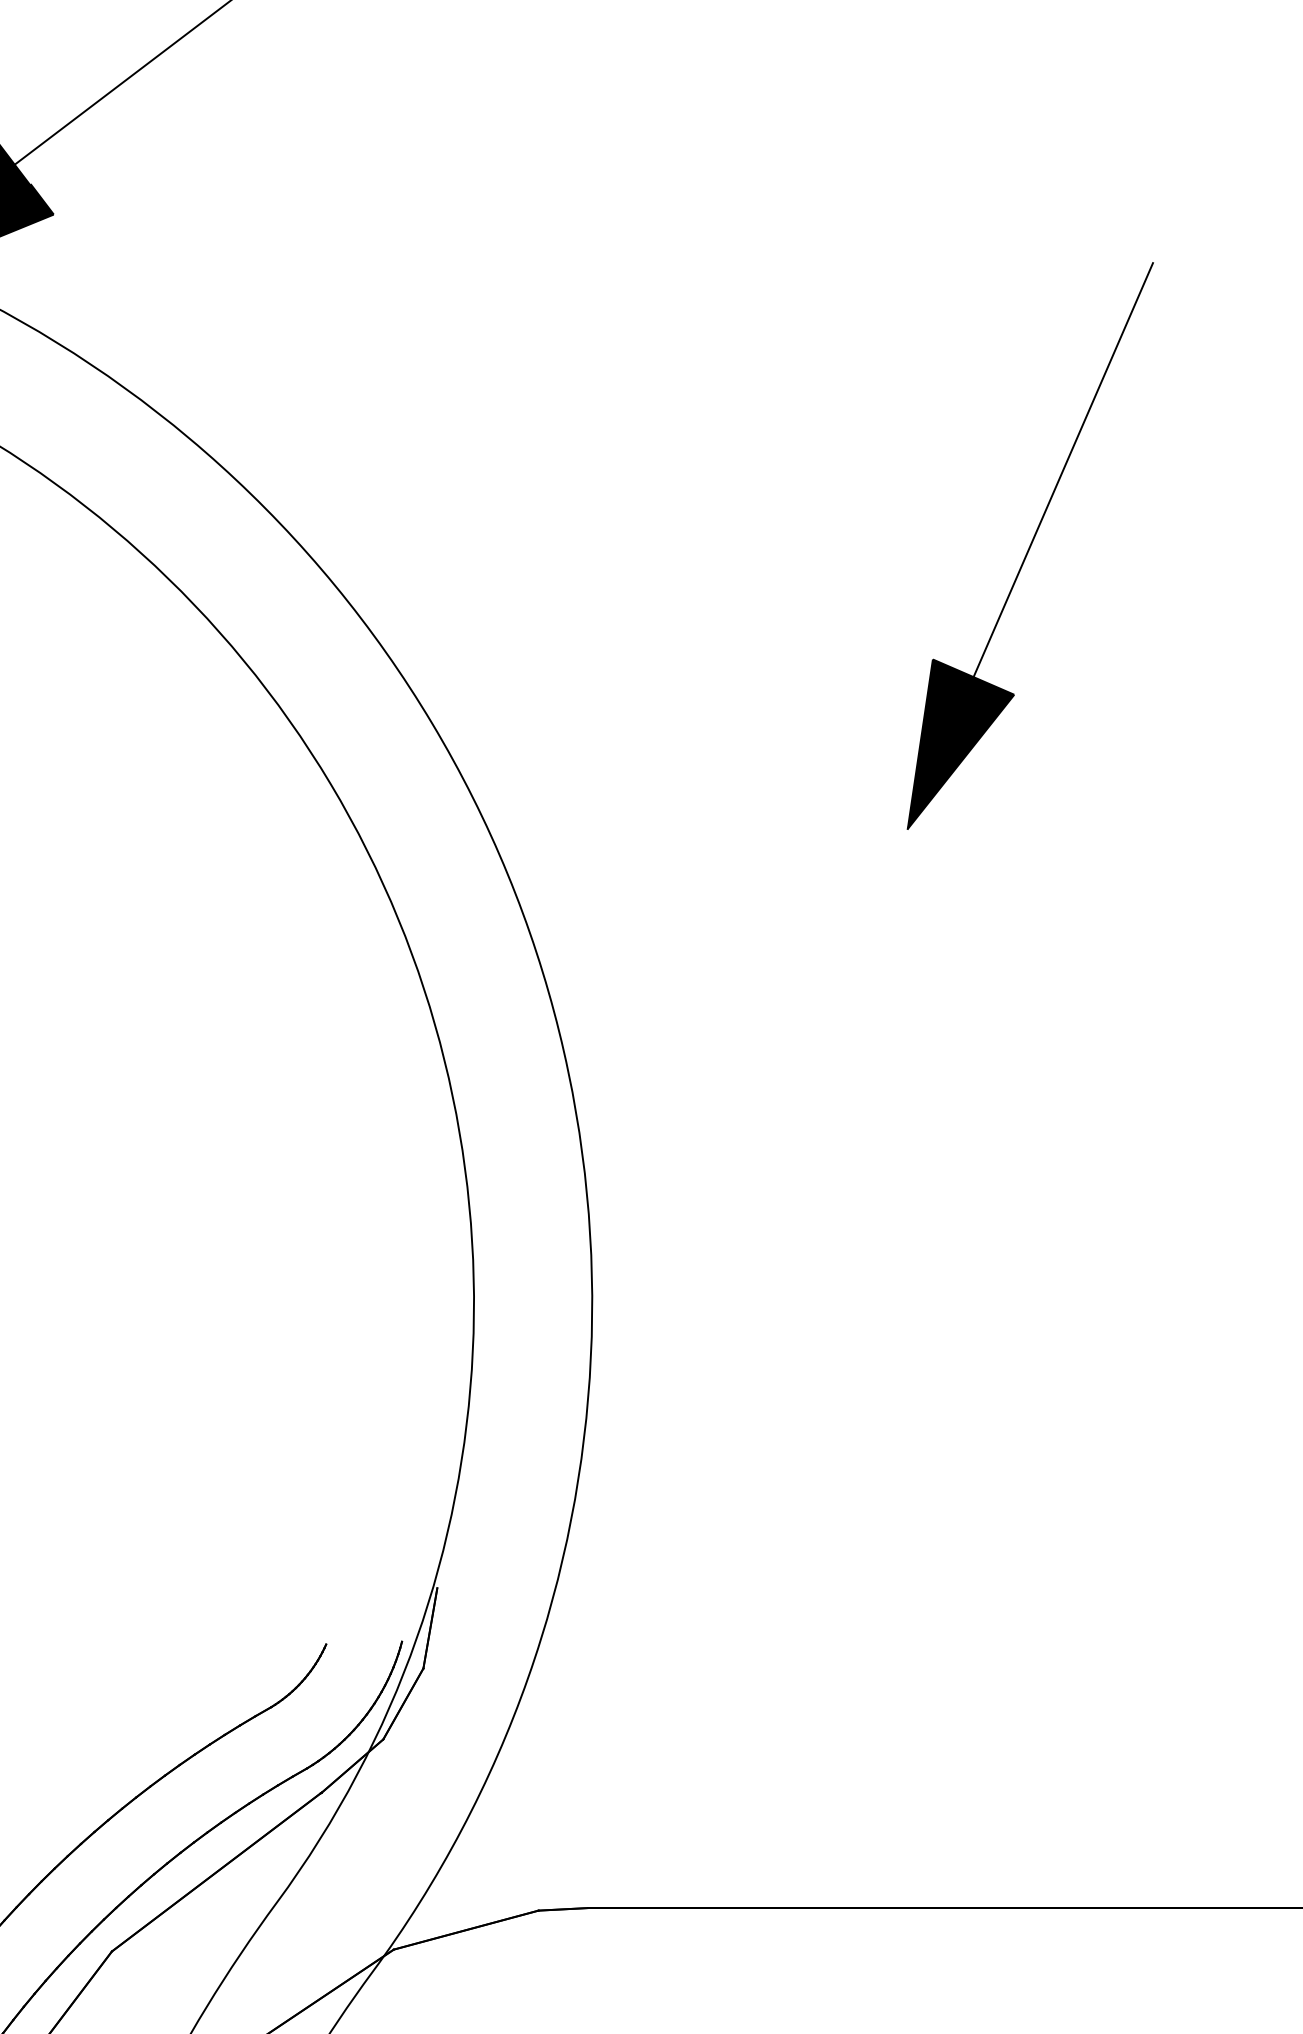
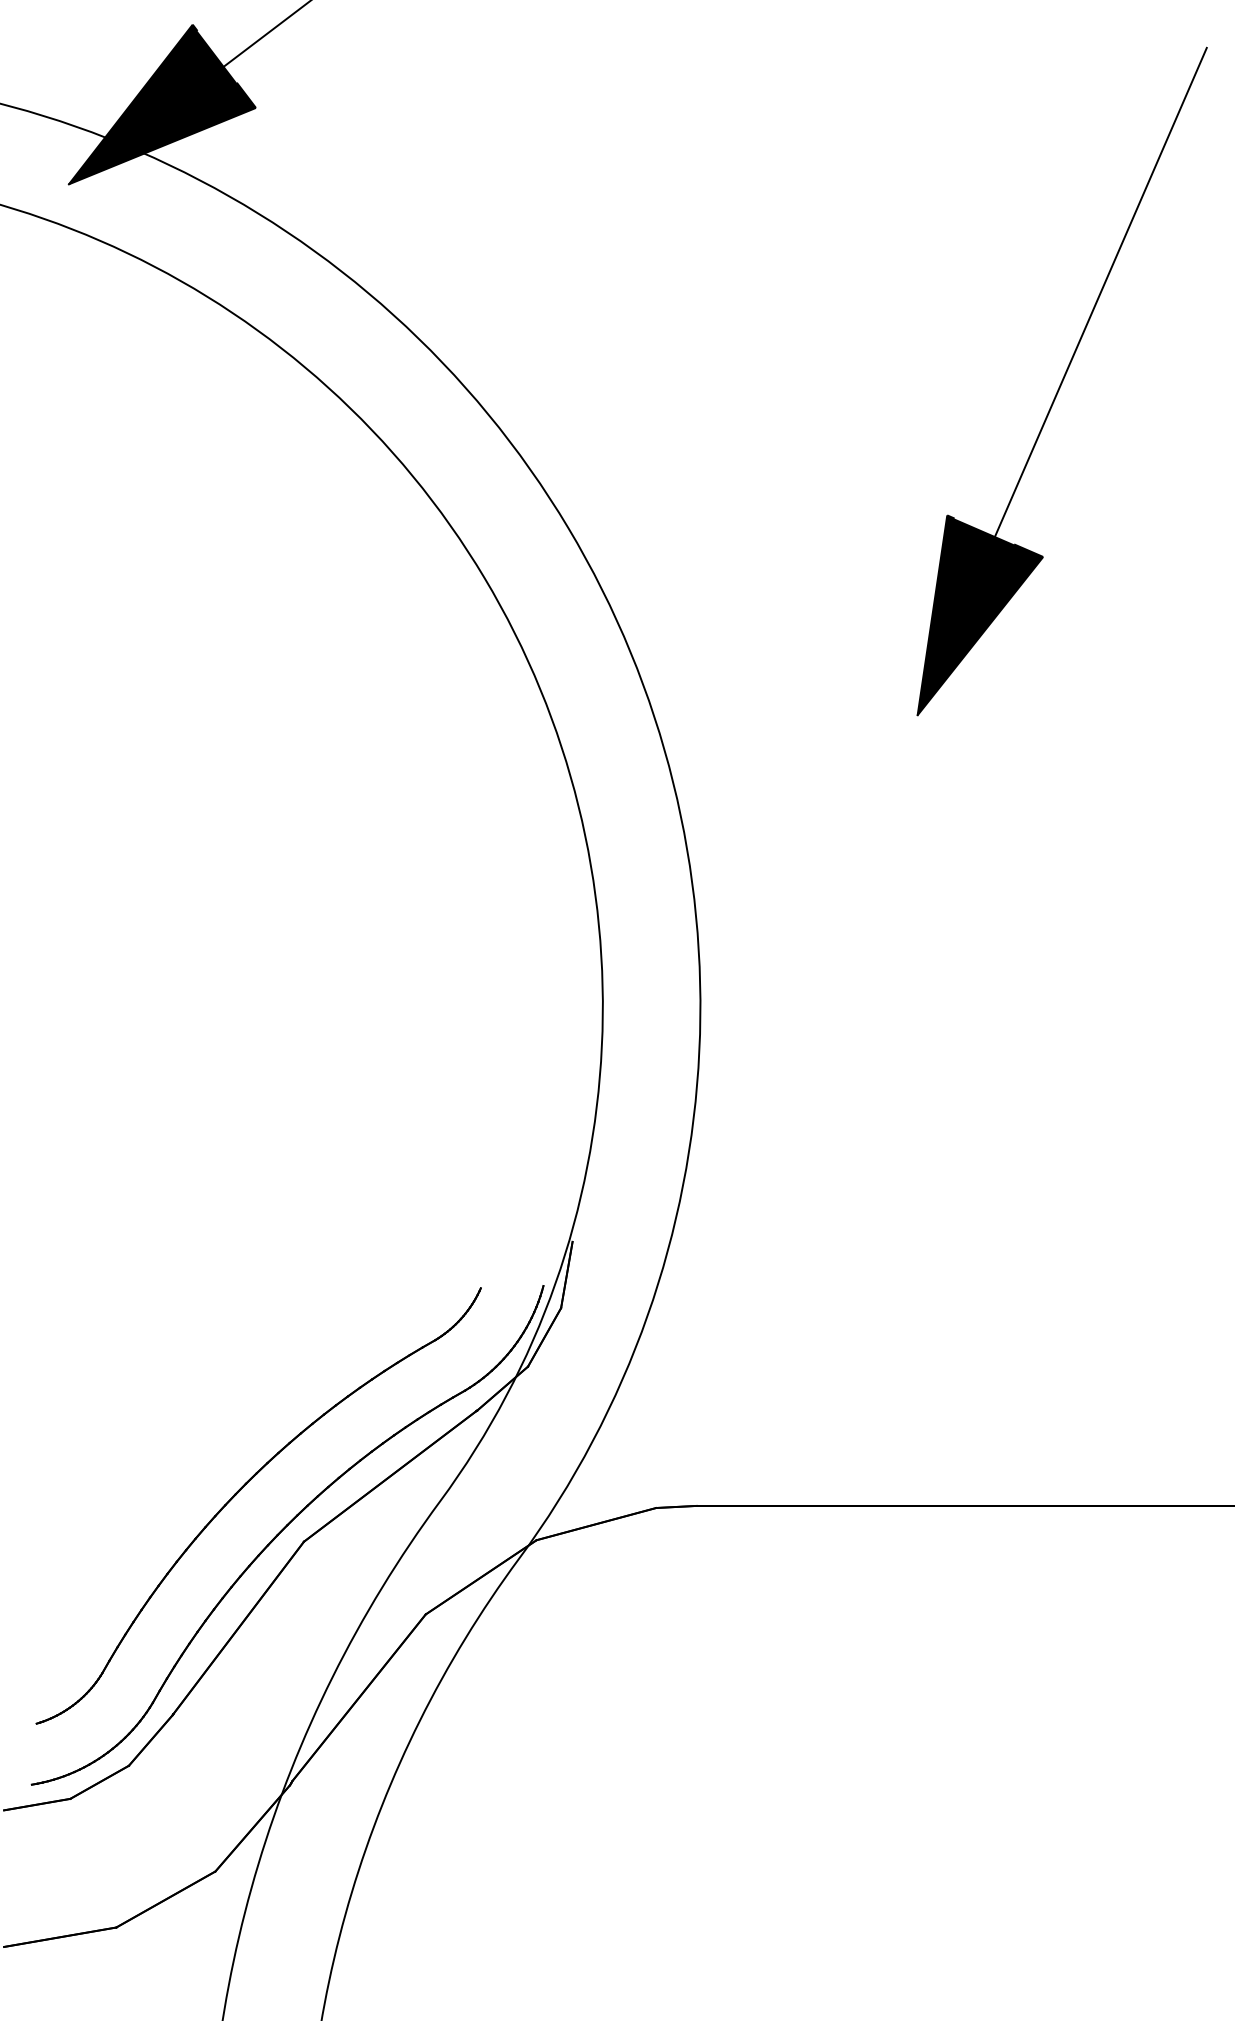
part: (1029, 545) -> (1061, 381), size x1.43

